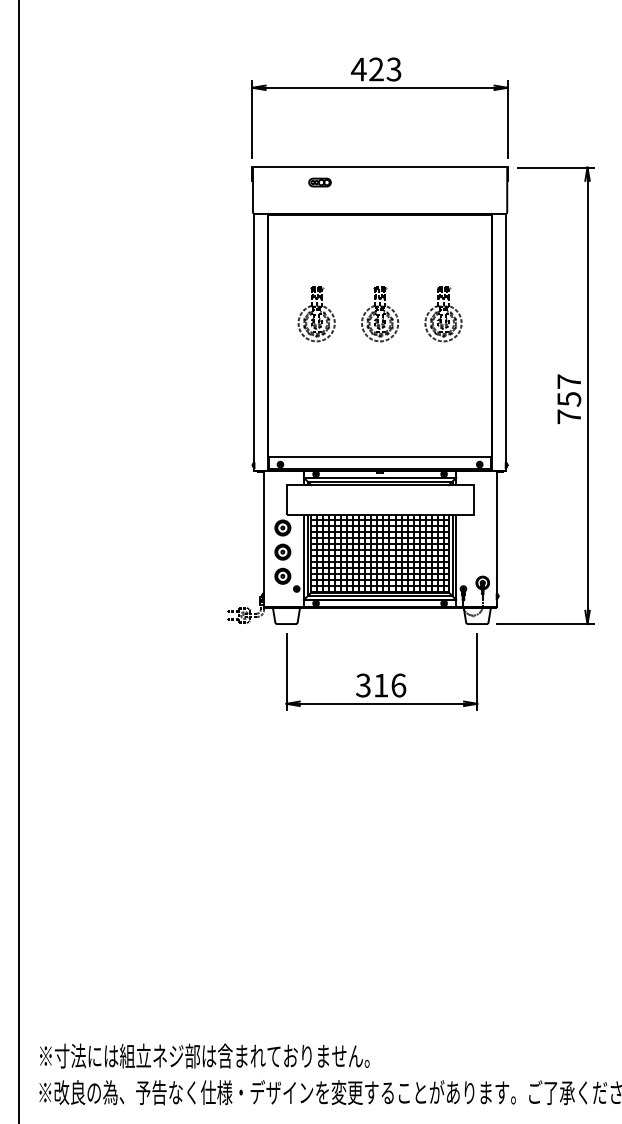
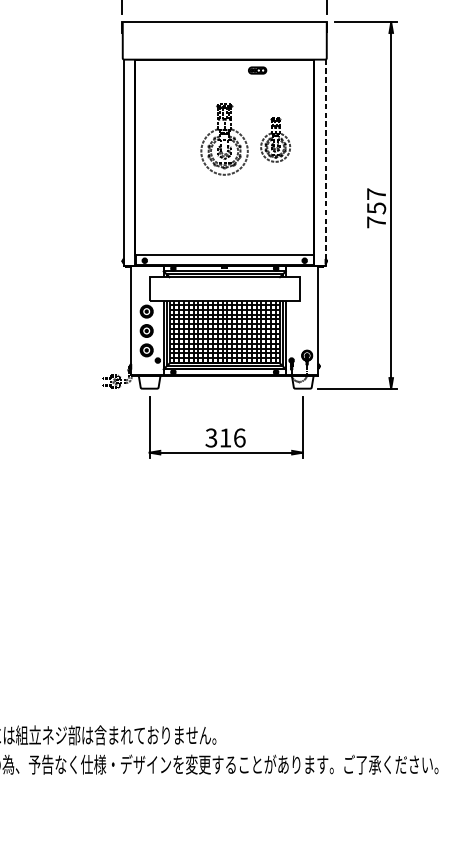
part: (319, 182) -> (257, 70), moved
part: (316, 314) -> (173, 140), removed
part: (380, 314) -> (225, 140), size x1.6
line: (505, 342) -> (325, 162), solid -> dashed

